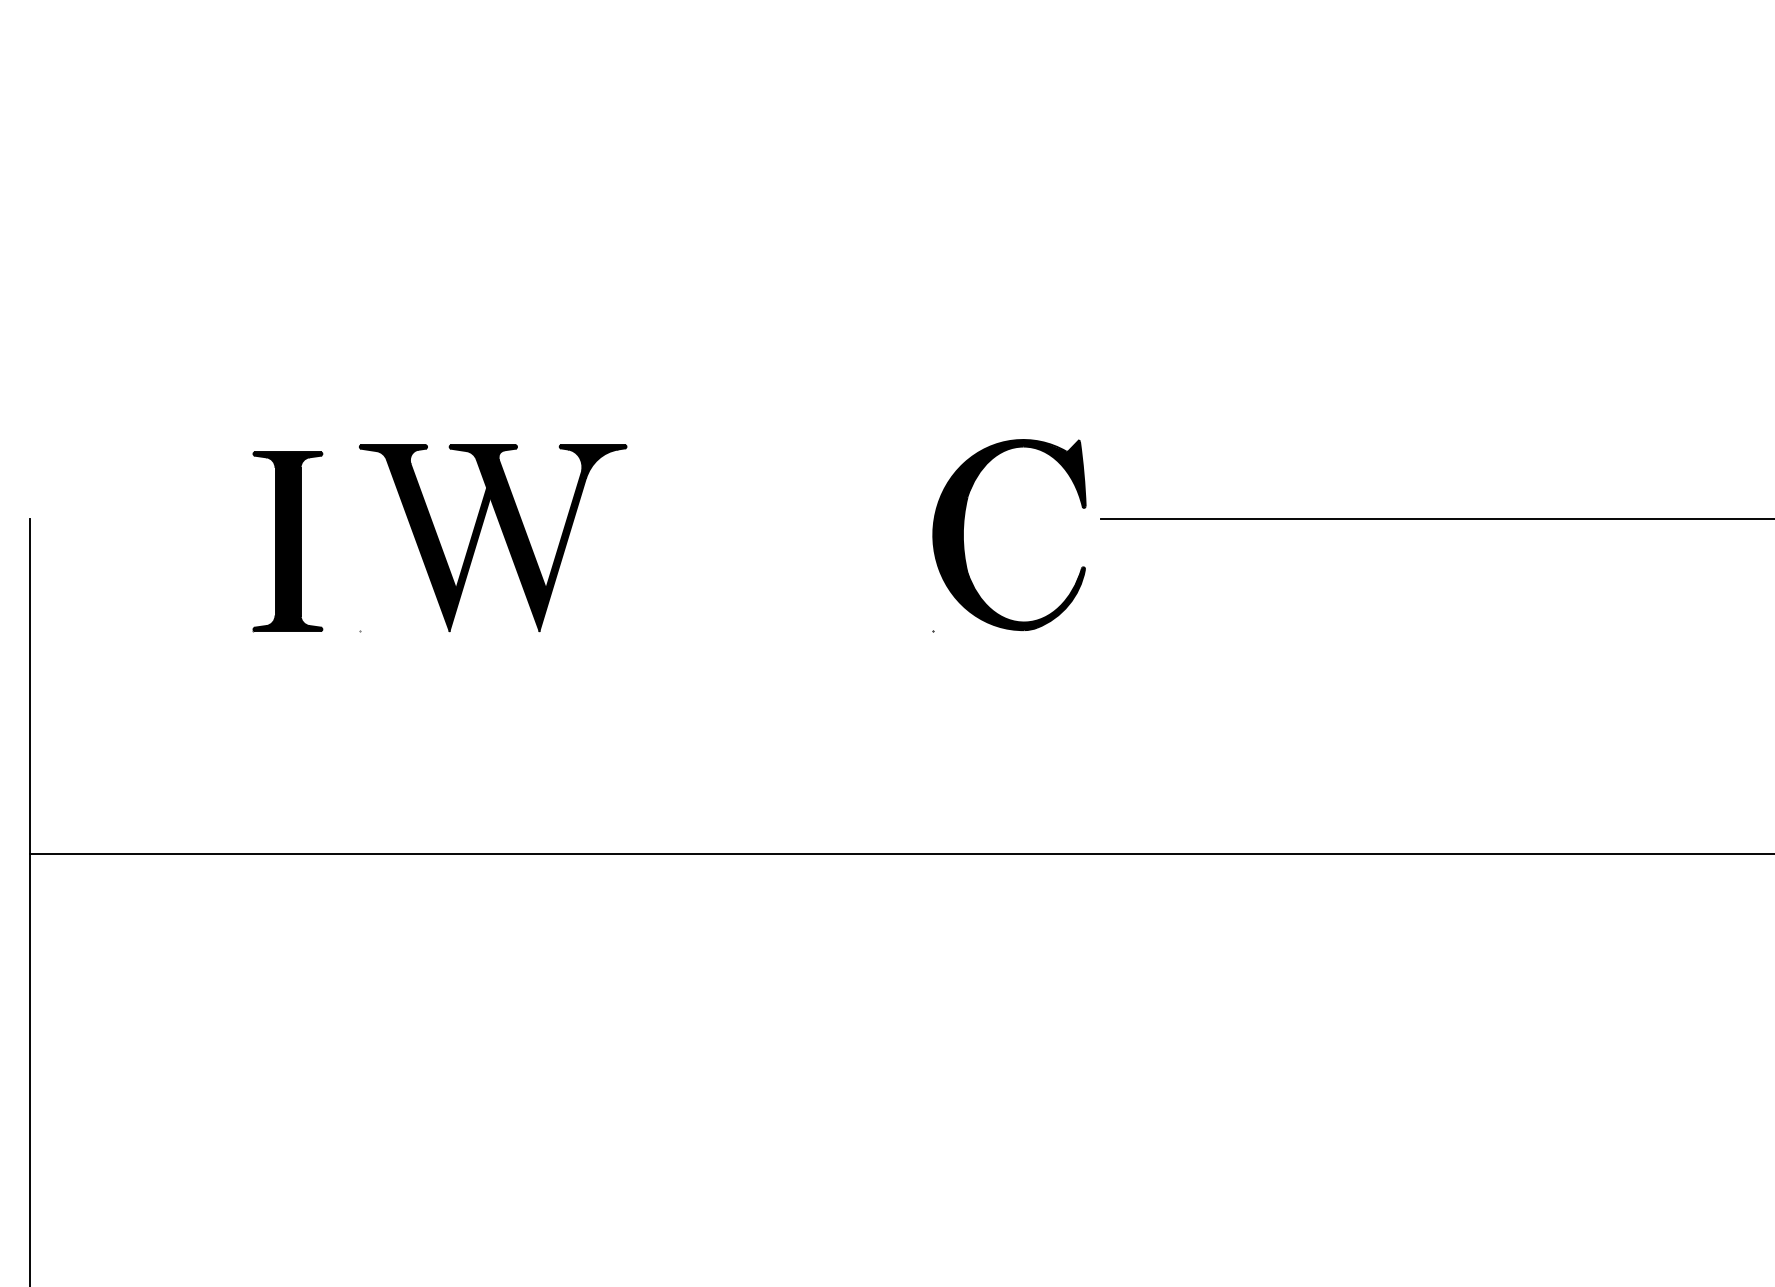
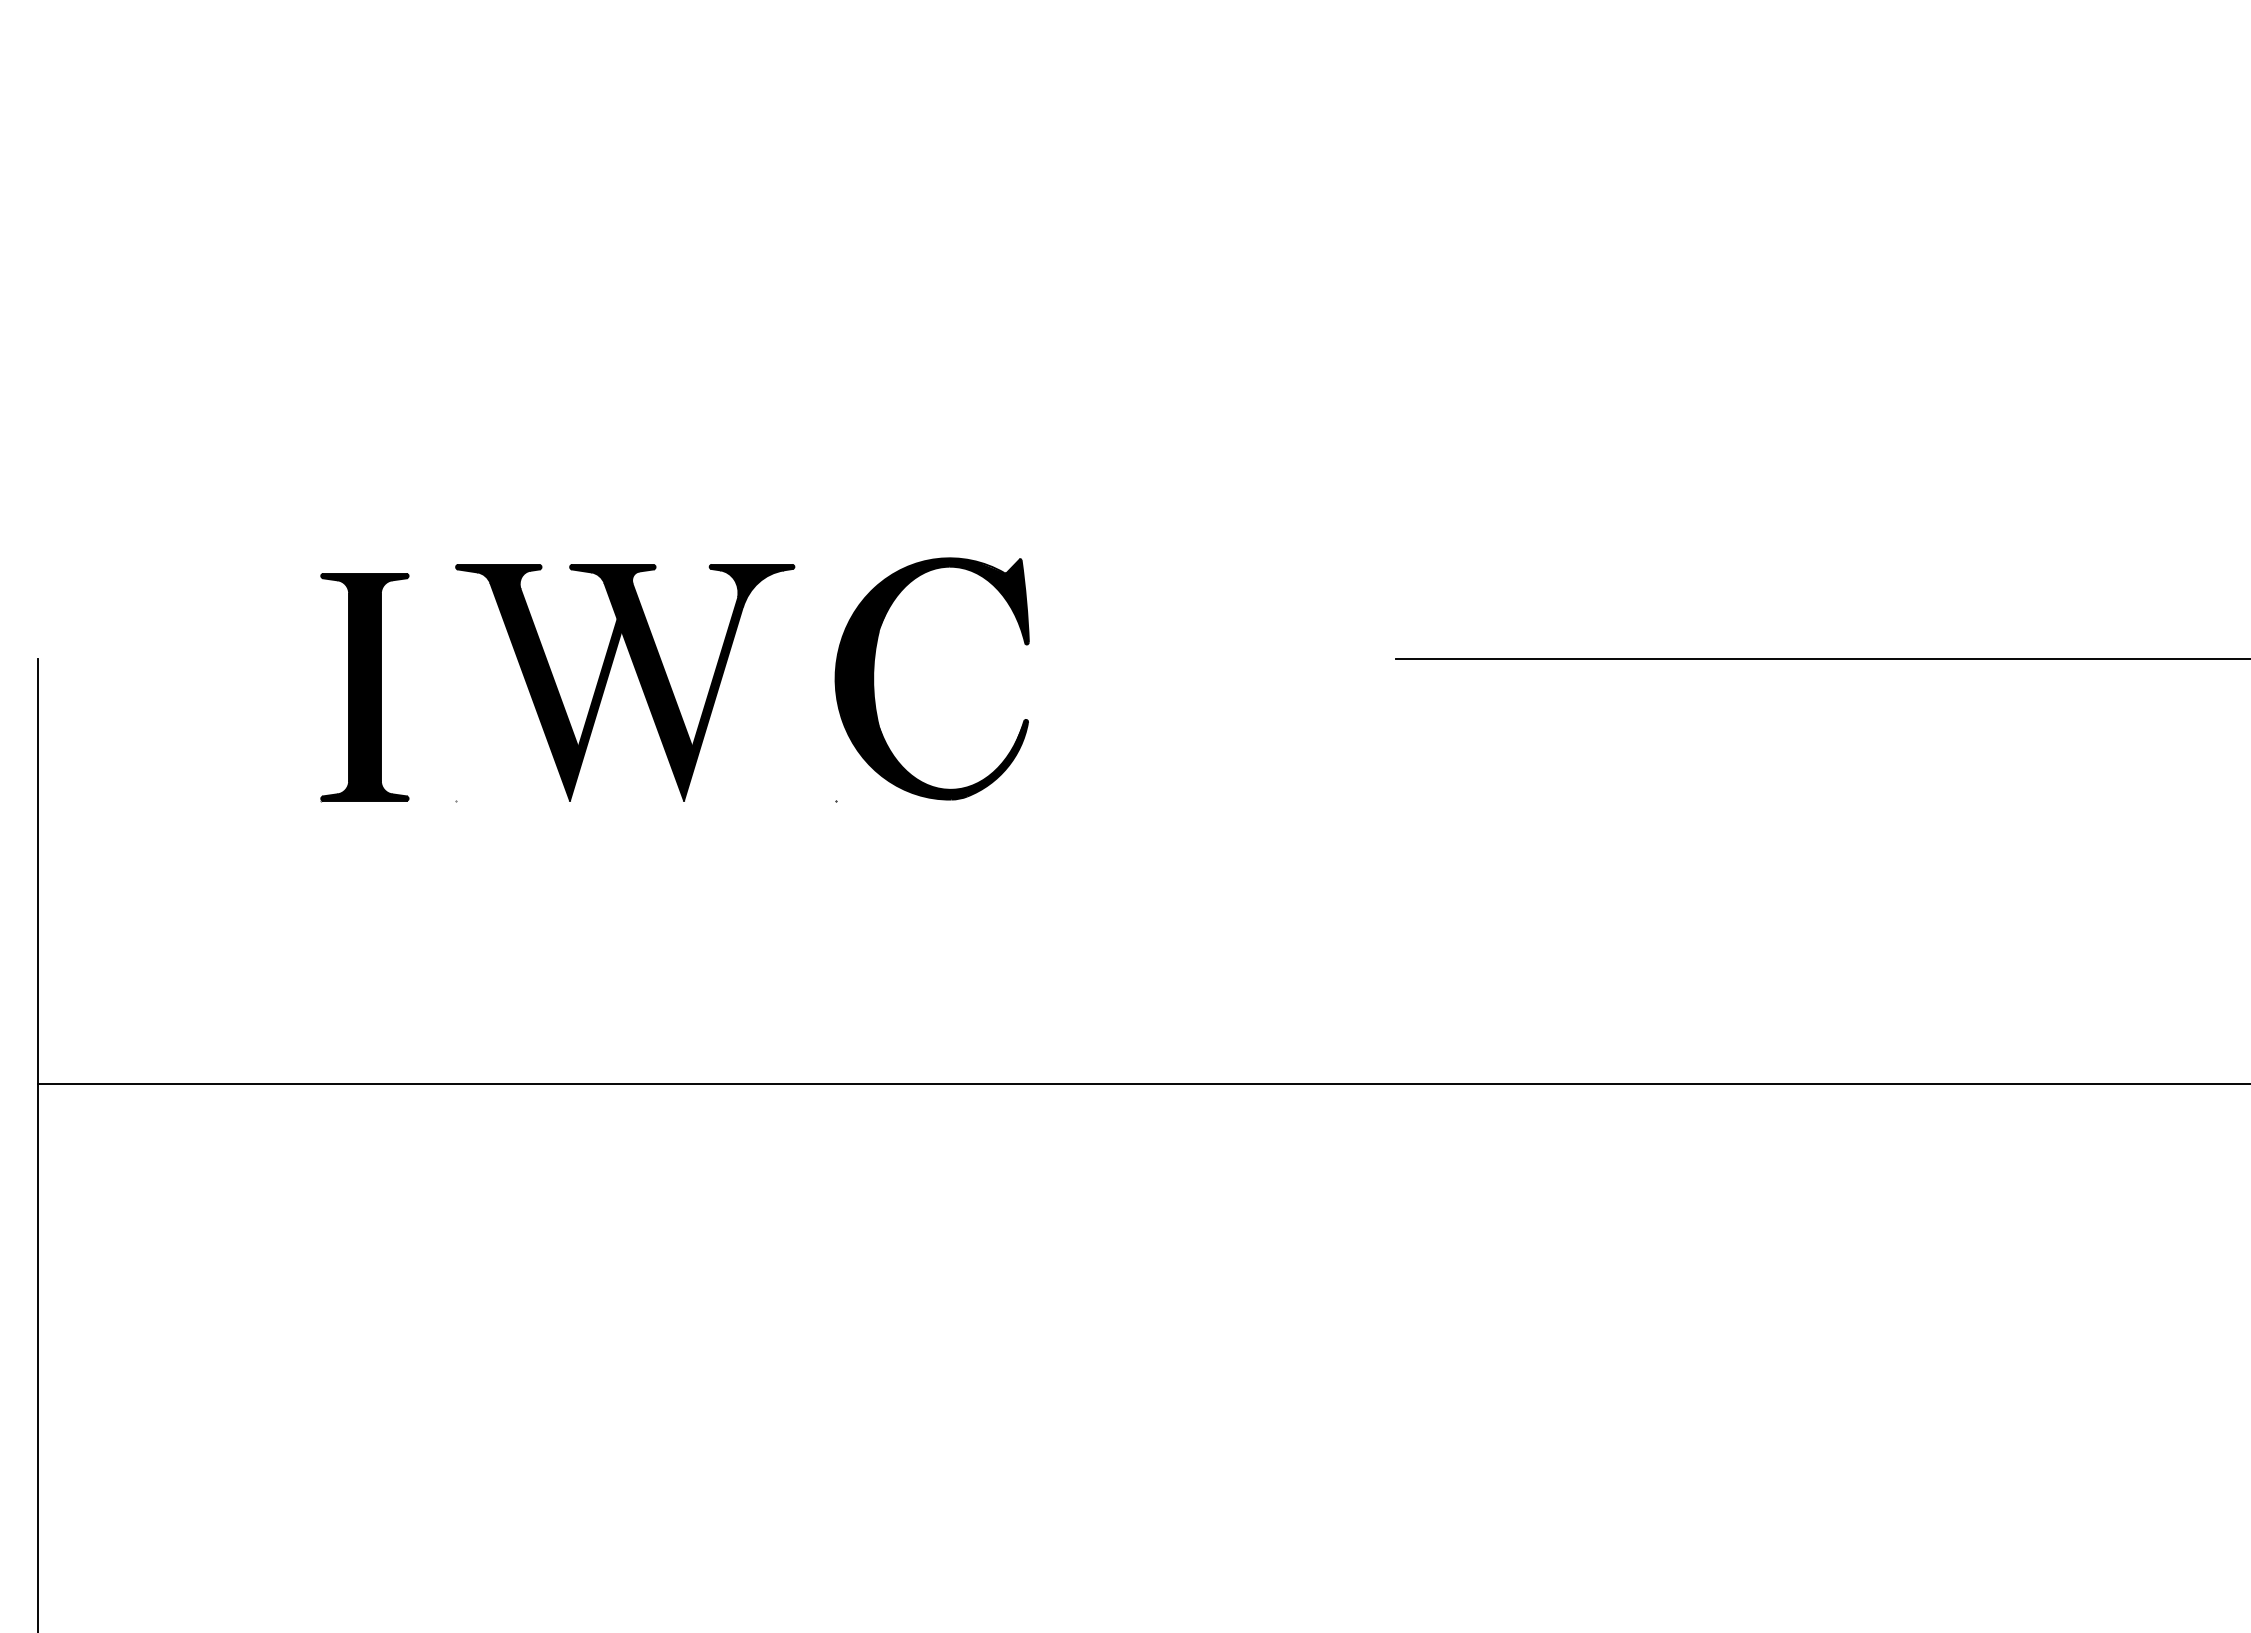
part: (963, 535) -> (874, 679), moved

